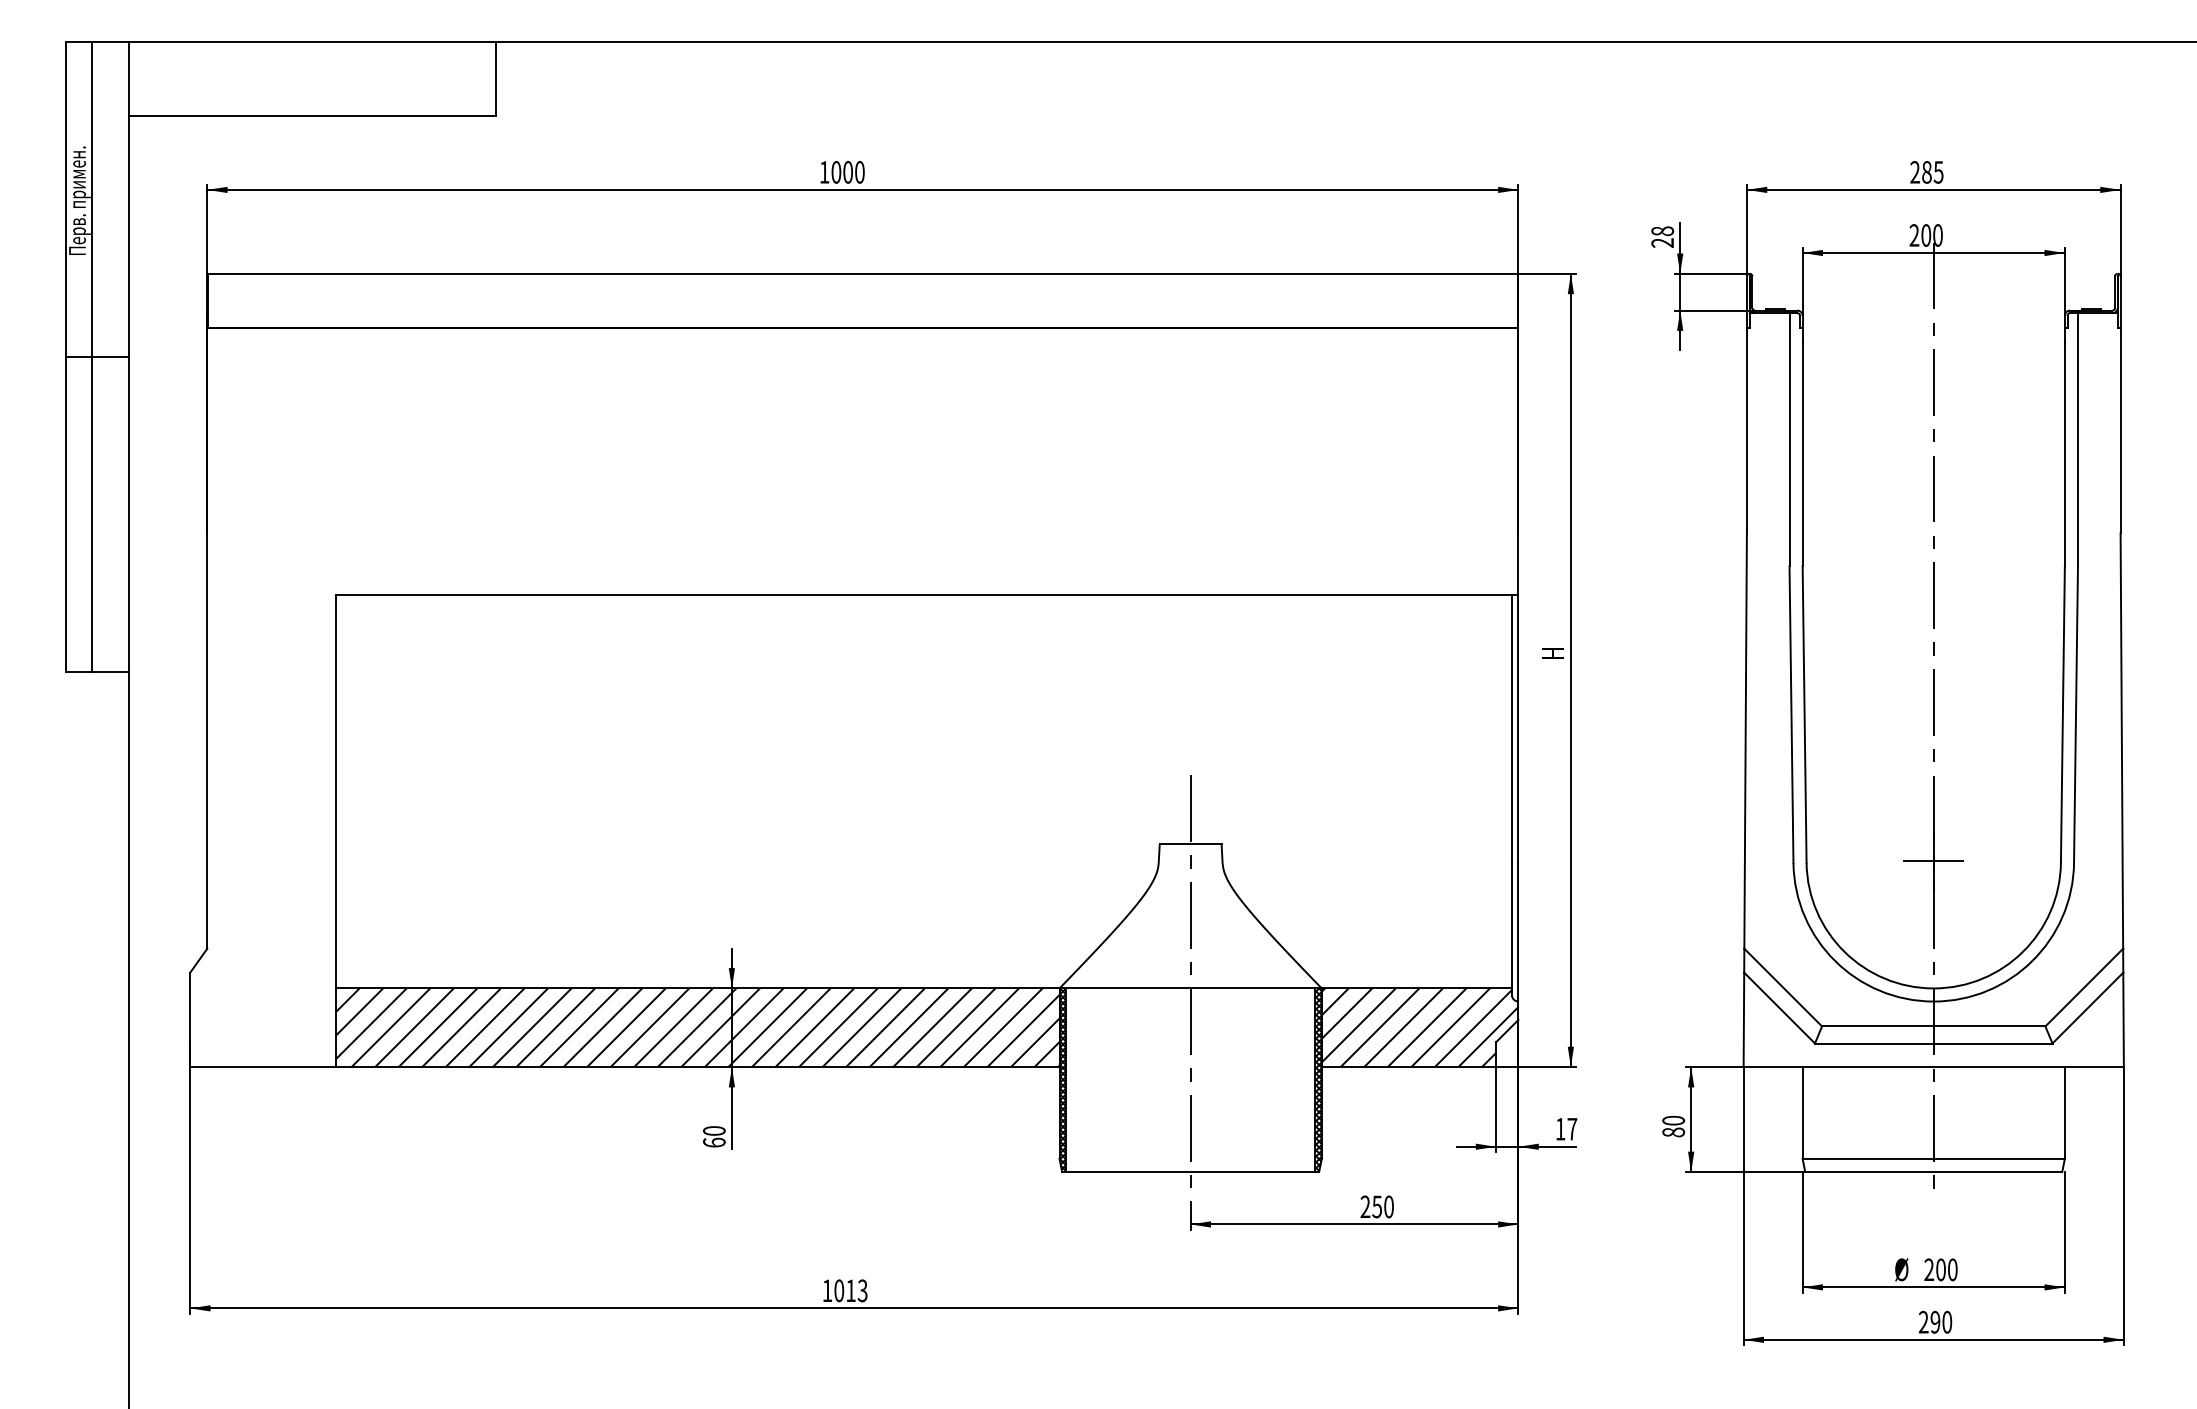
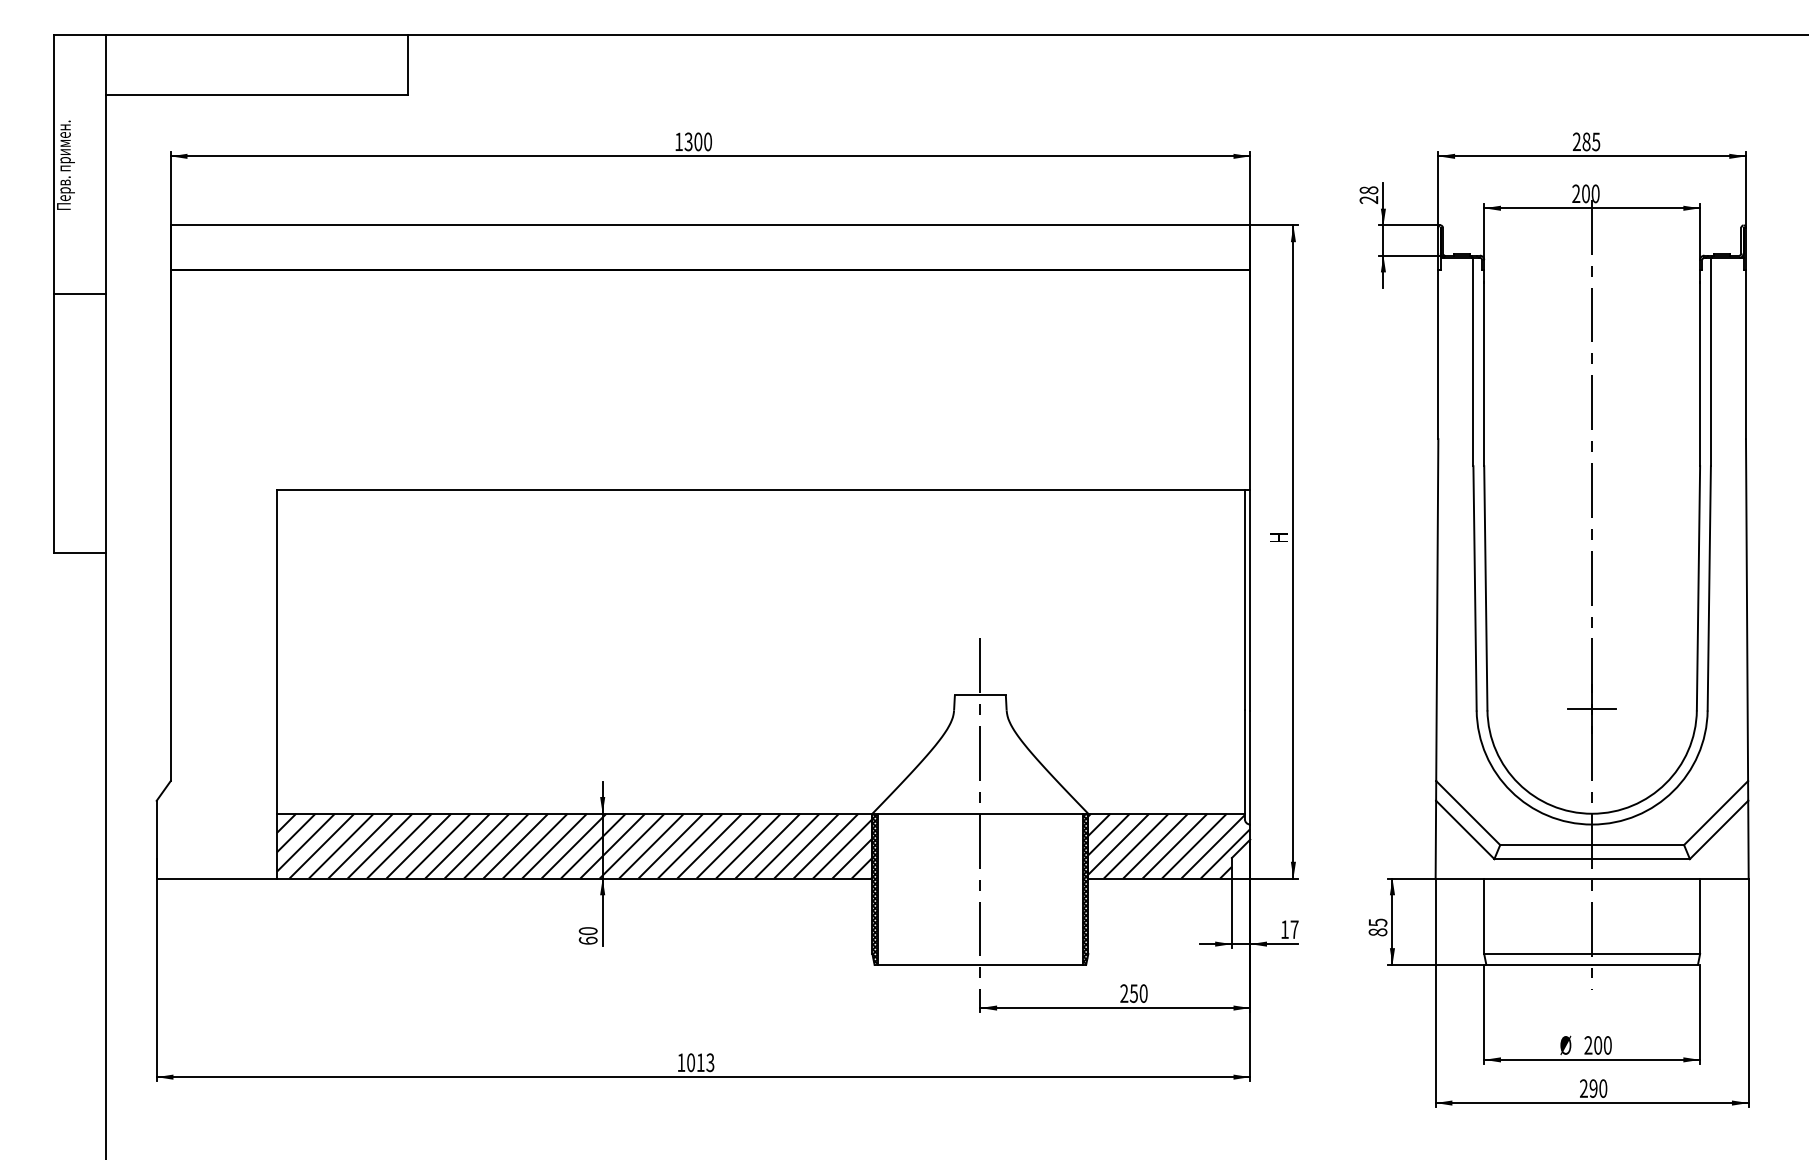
text: (836, 172) -> (688, 142), 1000 -> 1300
line: (92, 356) -> (76, 293), removed
text: (1673, 1120) -> (1377, 922), 80 -> 85

